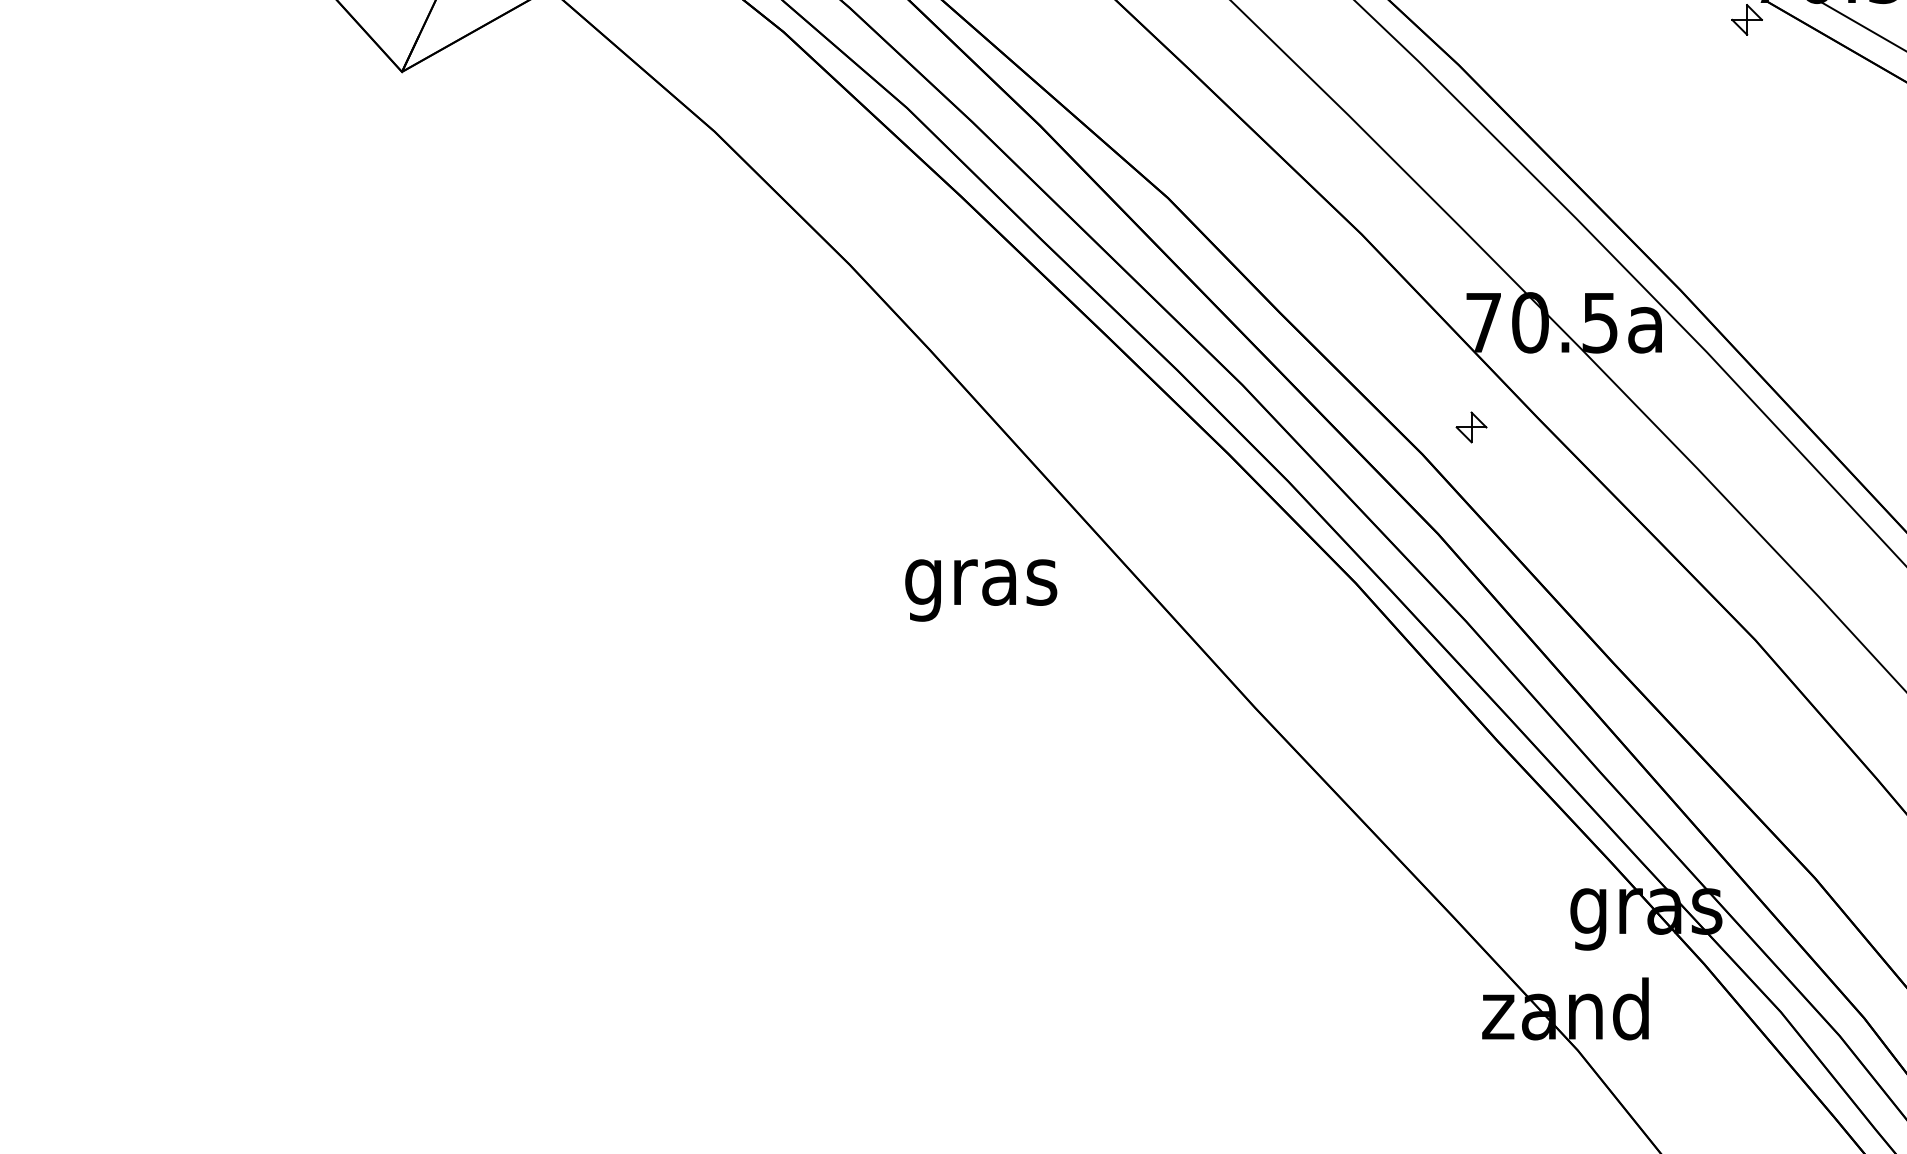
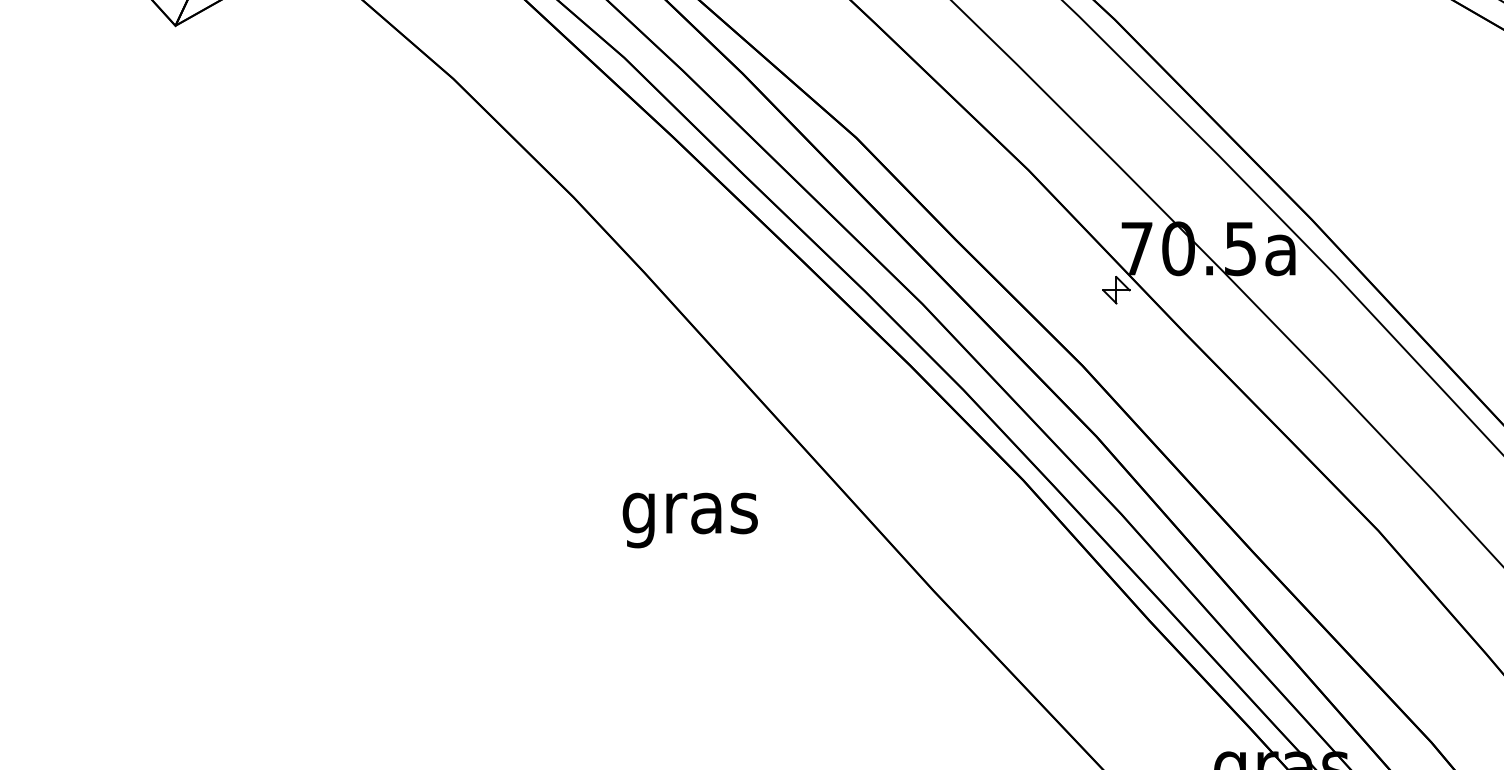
part: (1471, 427) -> (1116, 290), moved
text: (981, 590) -> (690, 520), moved

